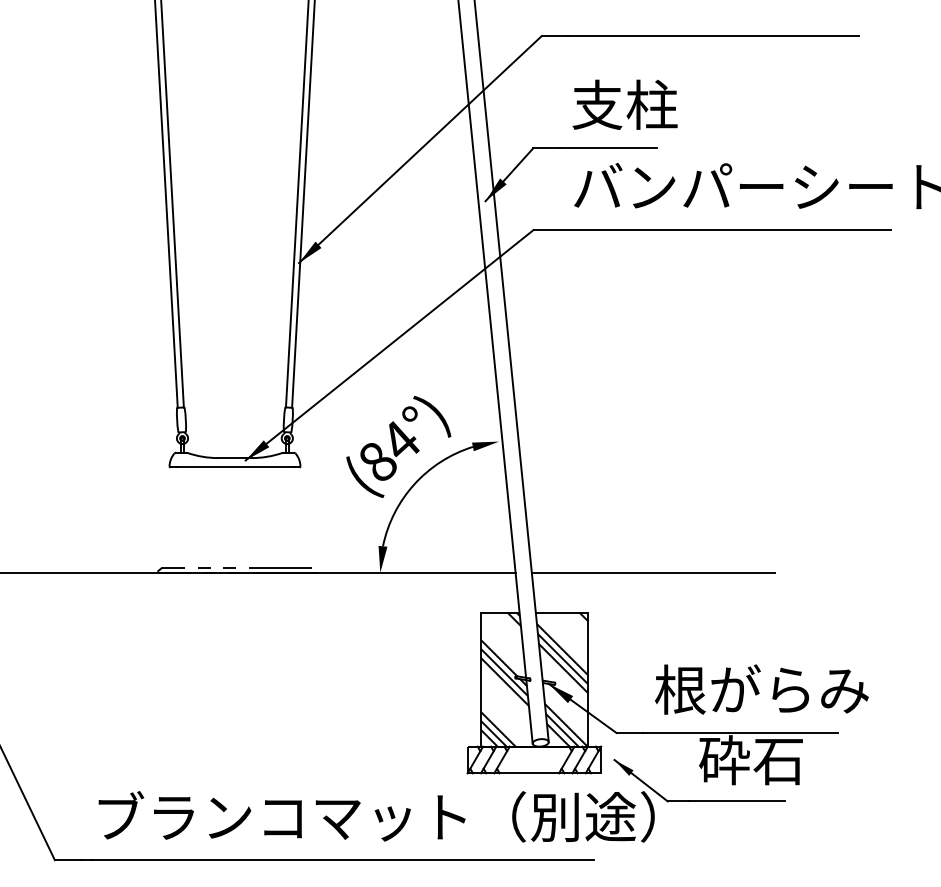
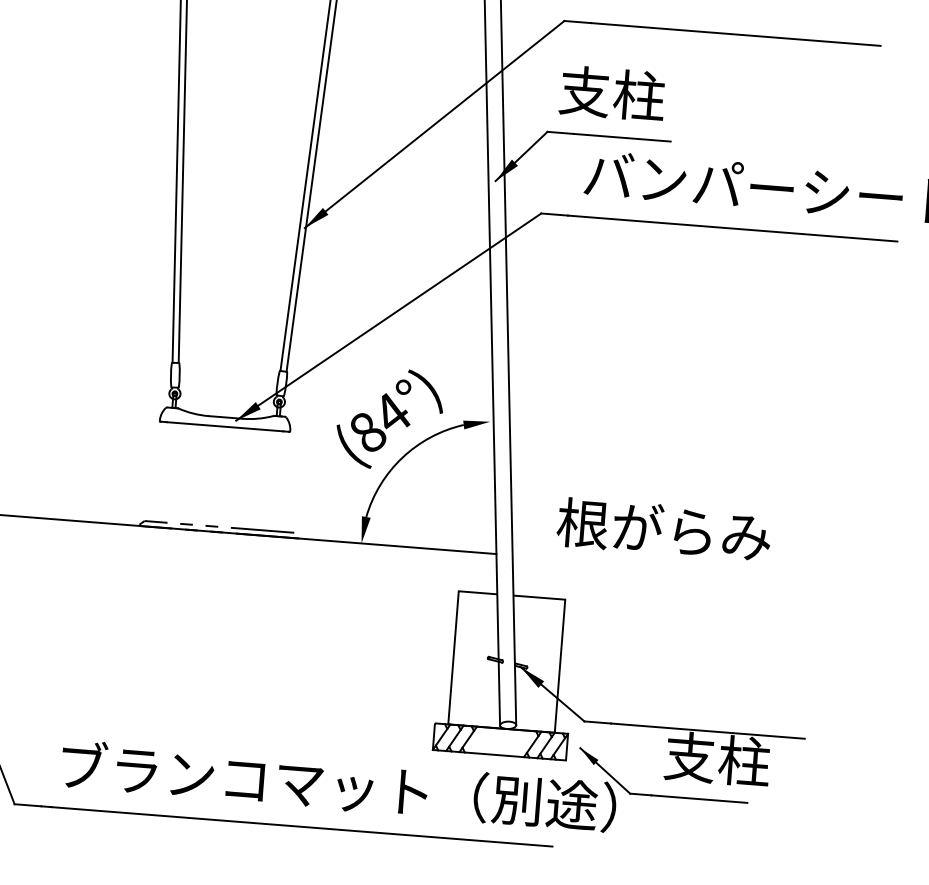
text: (624, 104) -> (611, 93), moved
line: (652, 573) -> (632, 565), removed
hatch: (504, 679) -> (476, 659), removed
hatch: (561, 679) -> (533, 663), removed
text: (761, 689) -> (663, 529), moved
text: (751, 760) -> (716, 759), 砕石 -> 支柱

